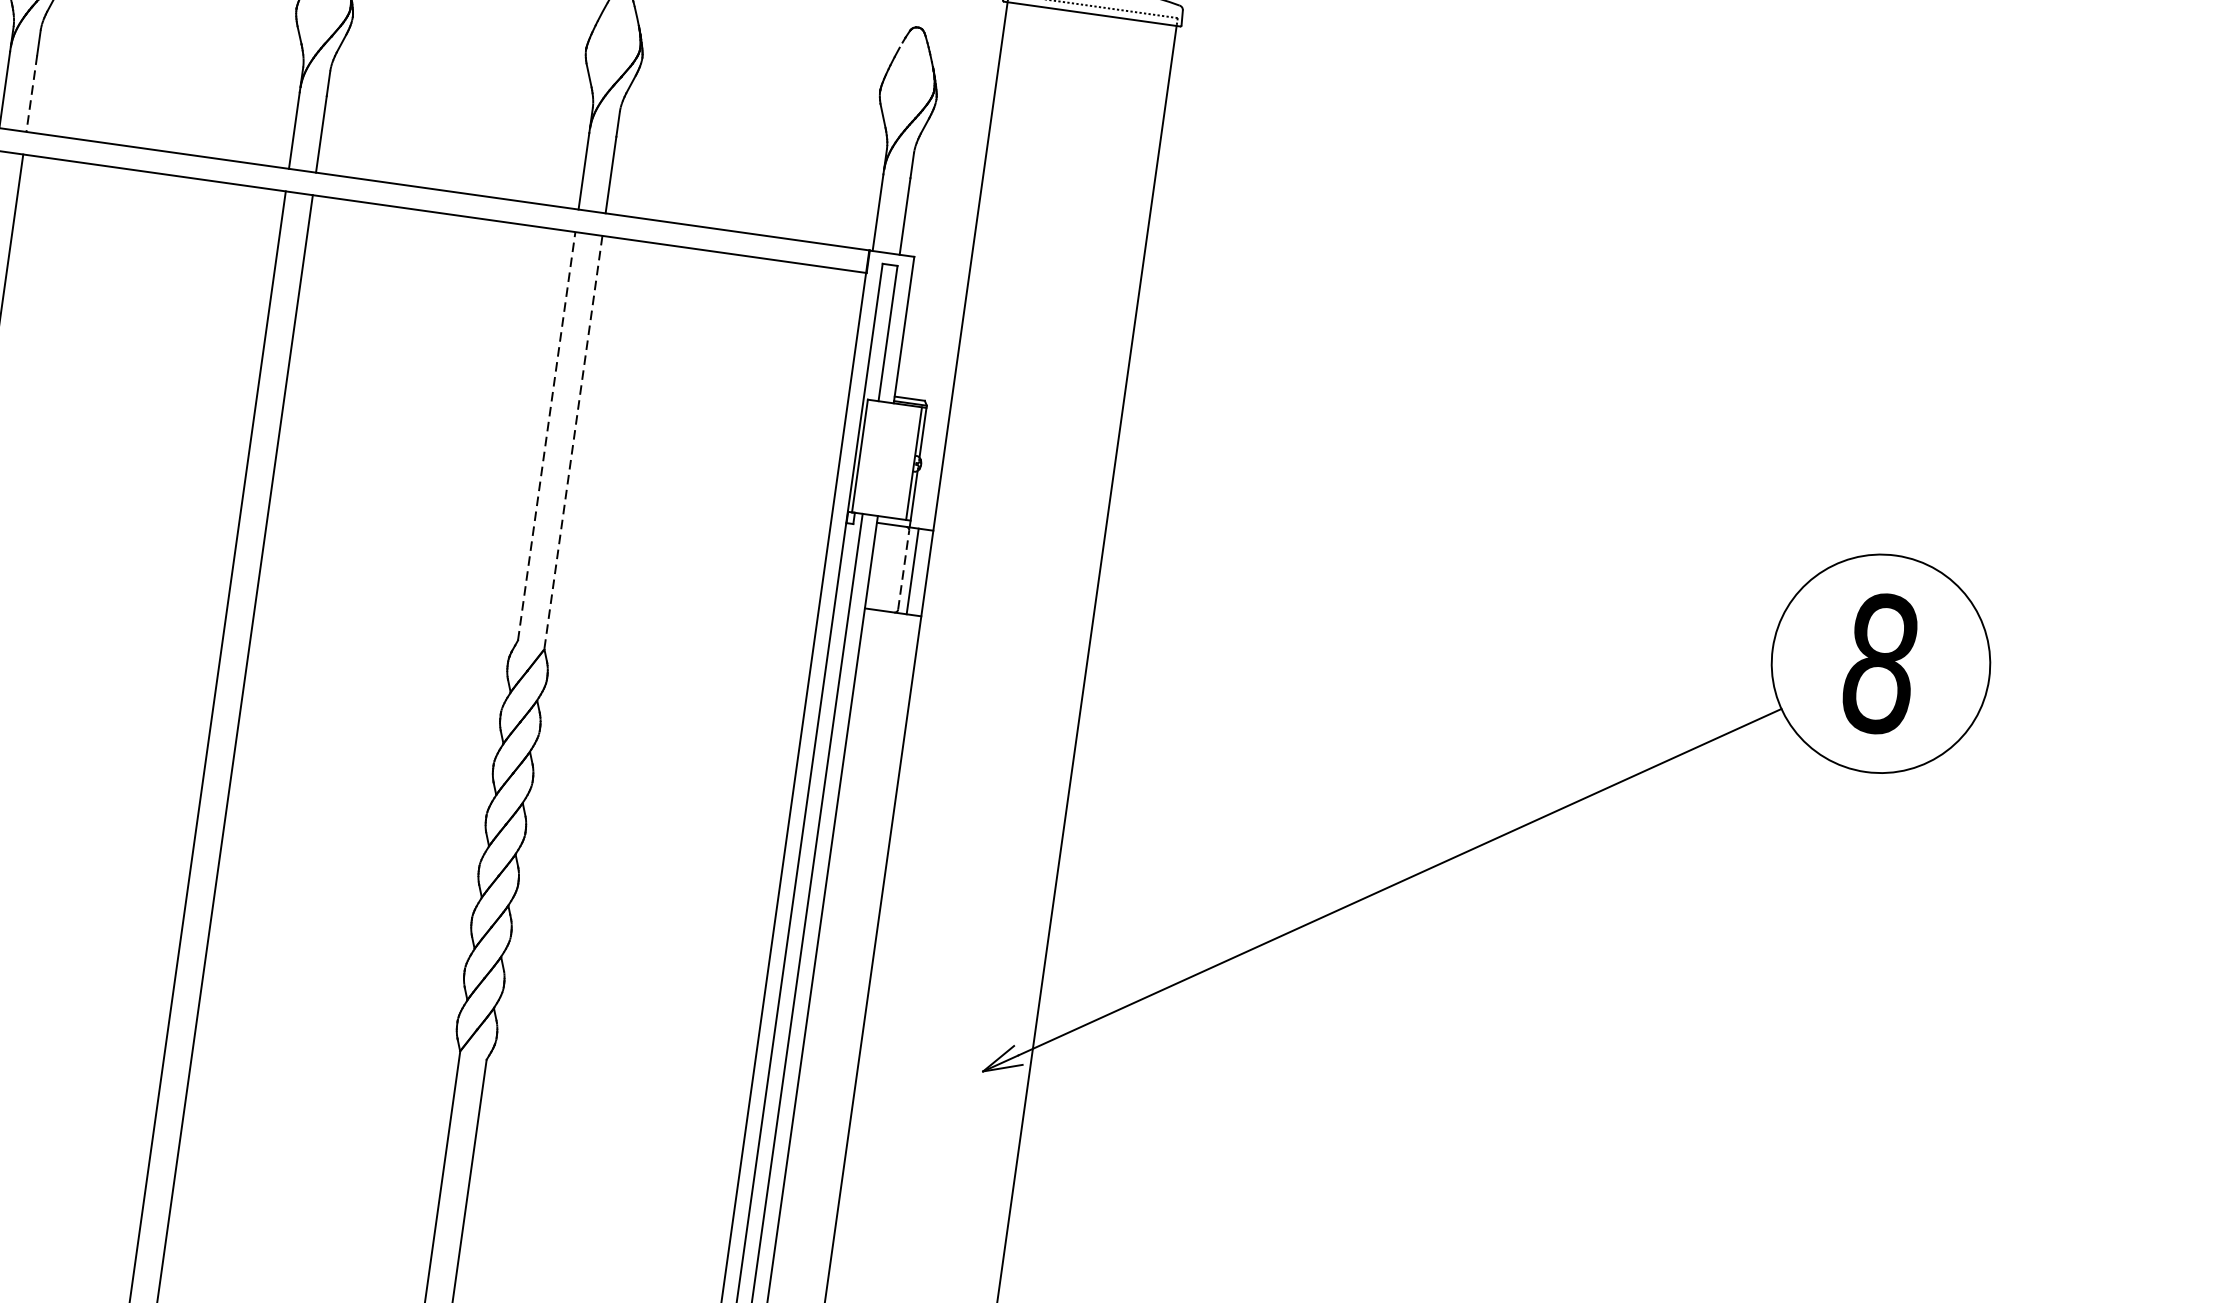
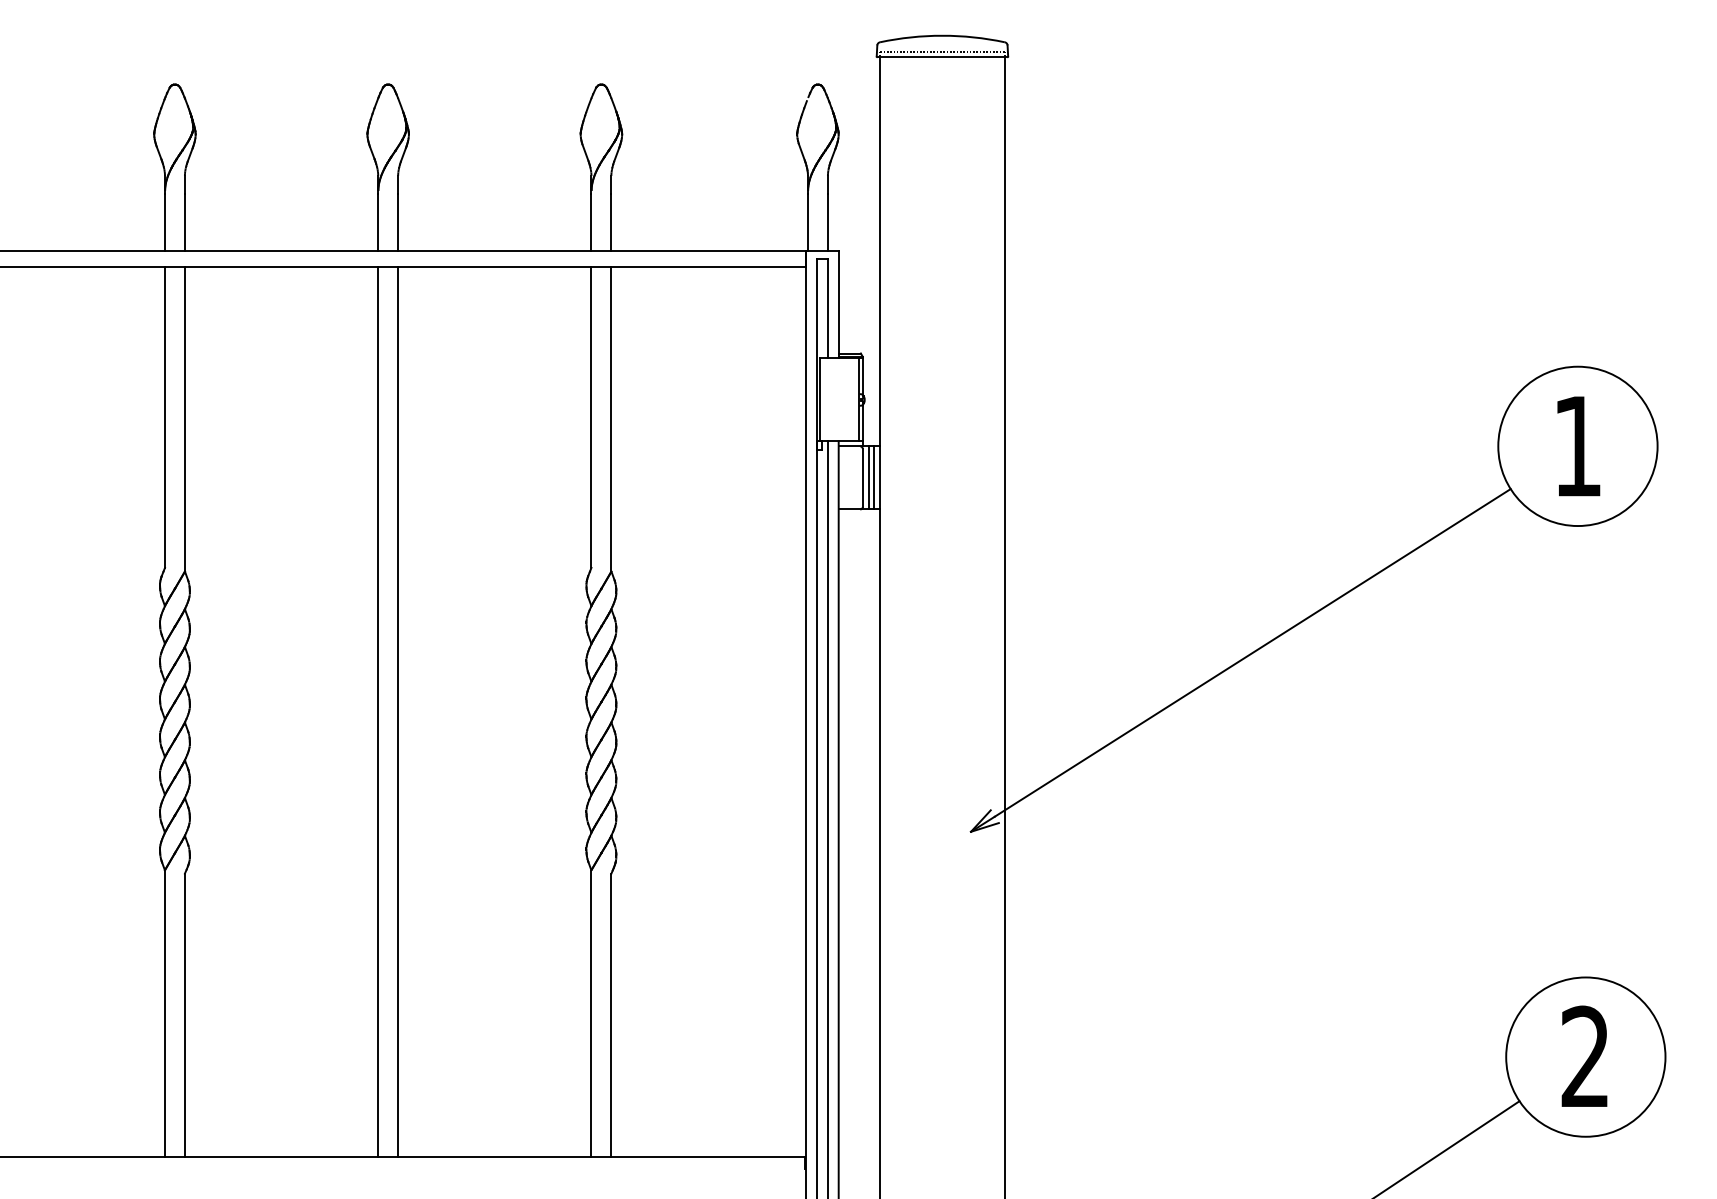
line: (31, 93) -> (184, 222), dashed -> solid
line: (546, 436) -> (591, 417), dashed -> solid
line: (573, 442) -> (611, 419), dashed -> solid
line: (903, 569) -> (862, 477), dashed -> solid
line: (918, 571) -> (873, 477), added
text: (1880, 662) -> (1577, 445), 8 -> 1

